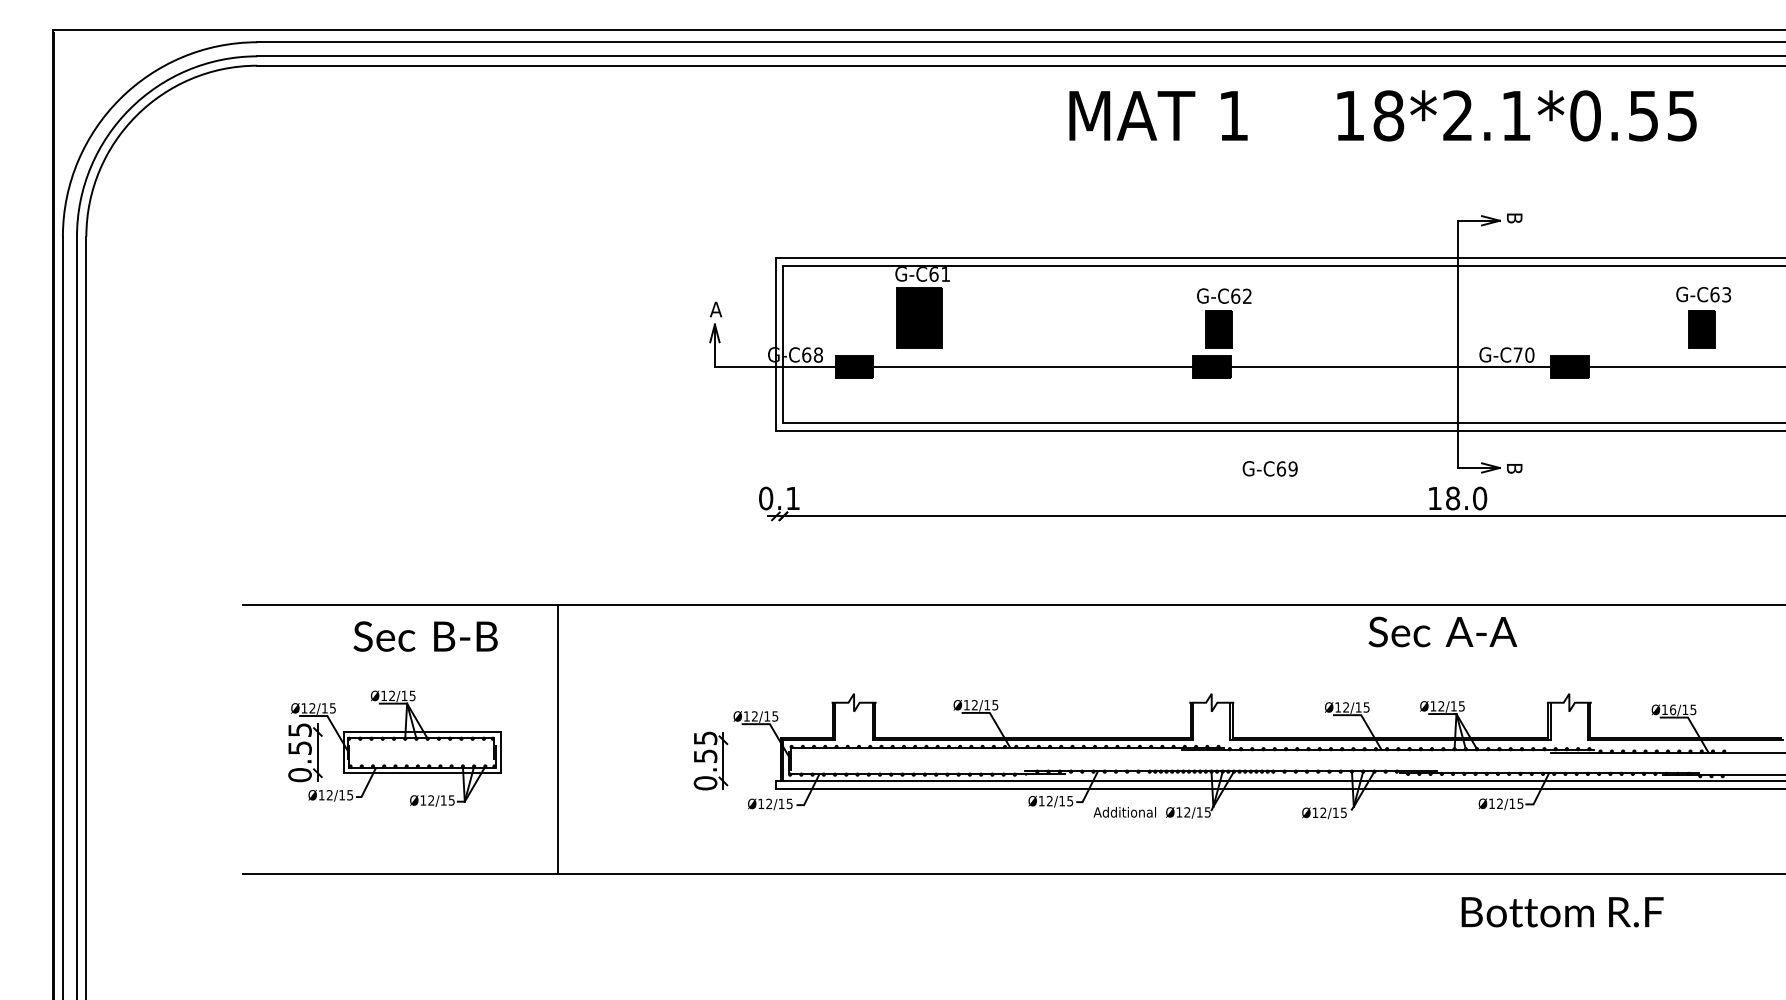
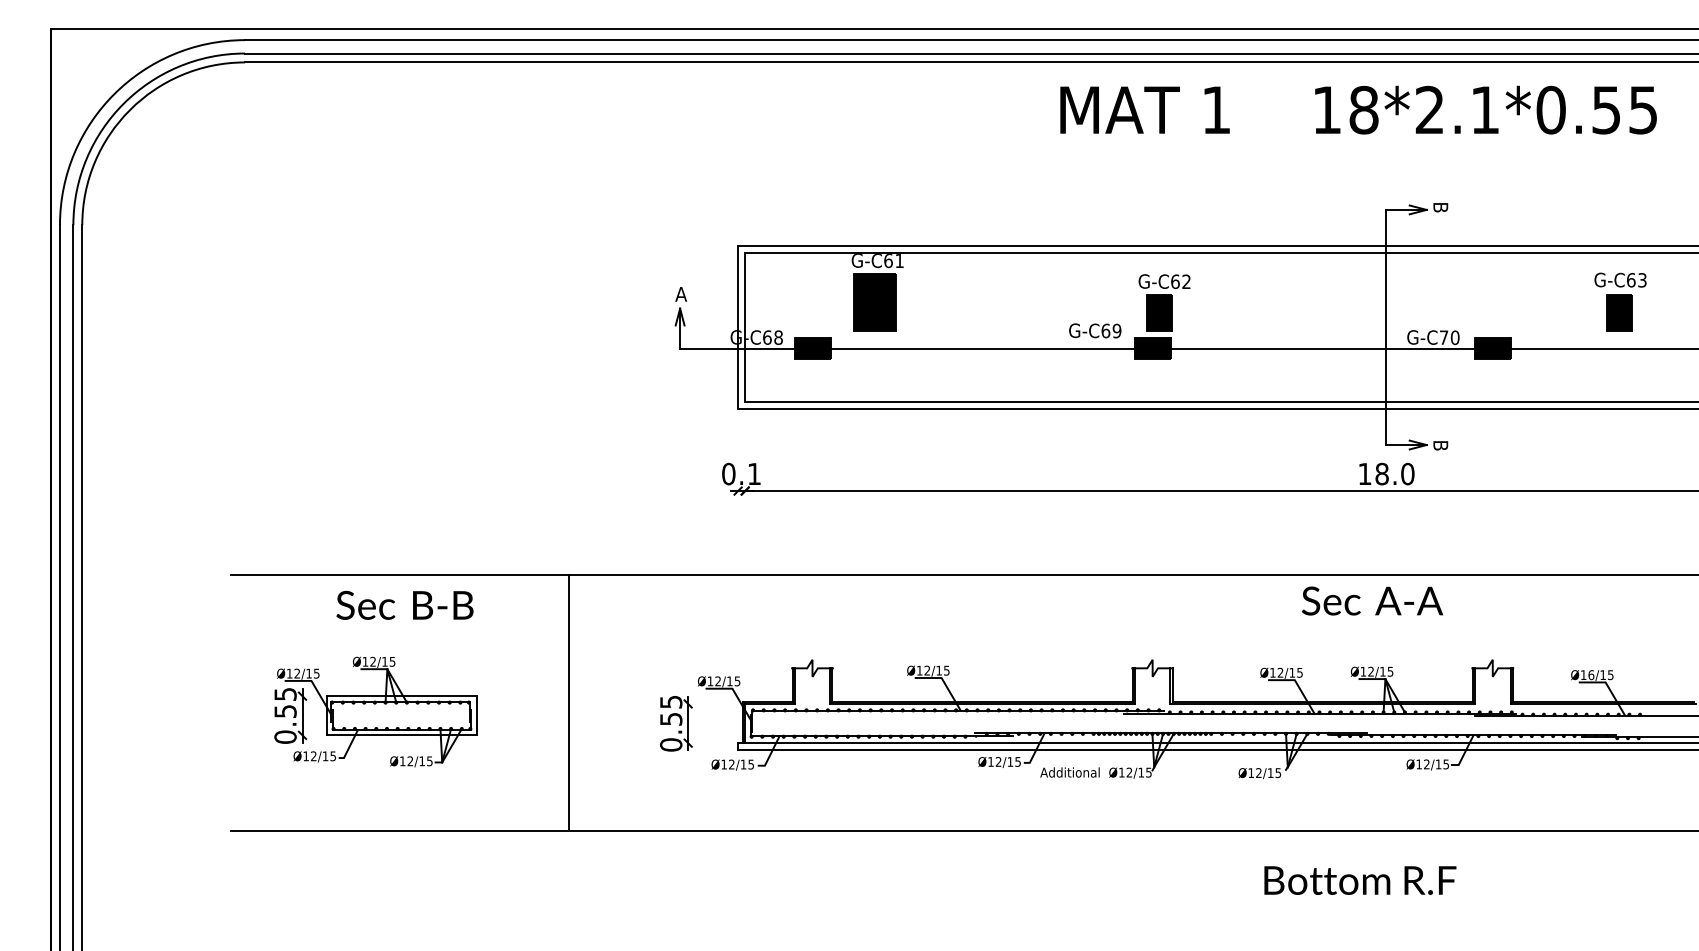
text: (1382, 115) -> (1358, 109), moved
text: (1270, 468) -> (1095, 330), moved
line: (558, 738) -> (569, 702), moved
text: (1562, 912) -> (1360, 880), moved

